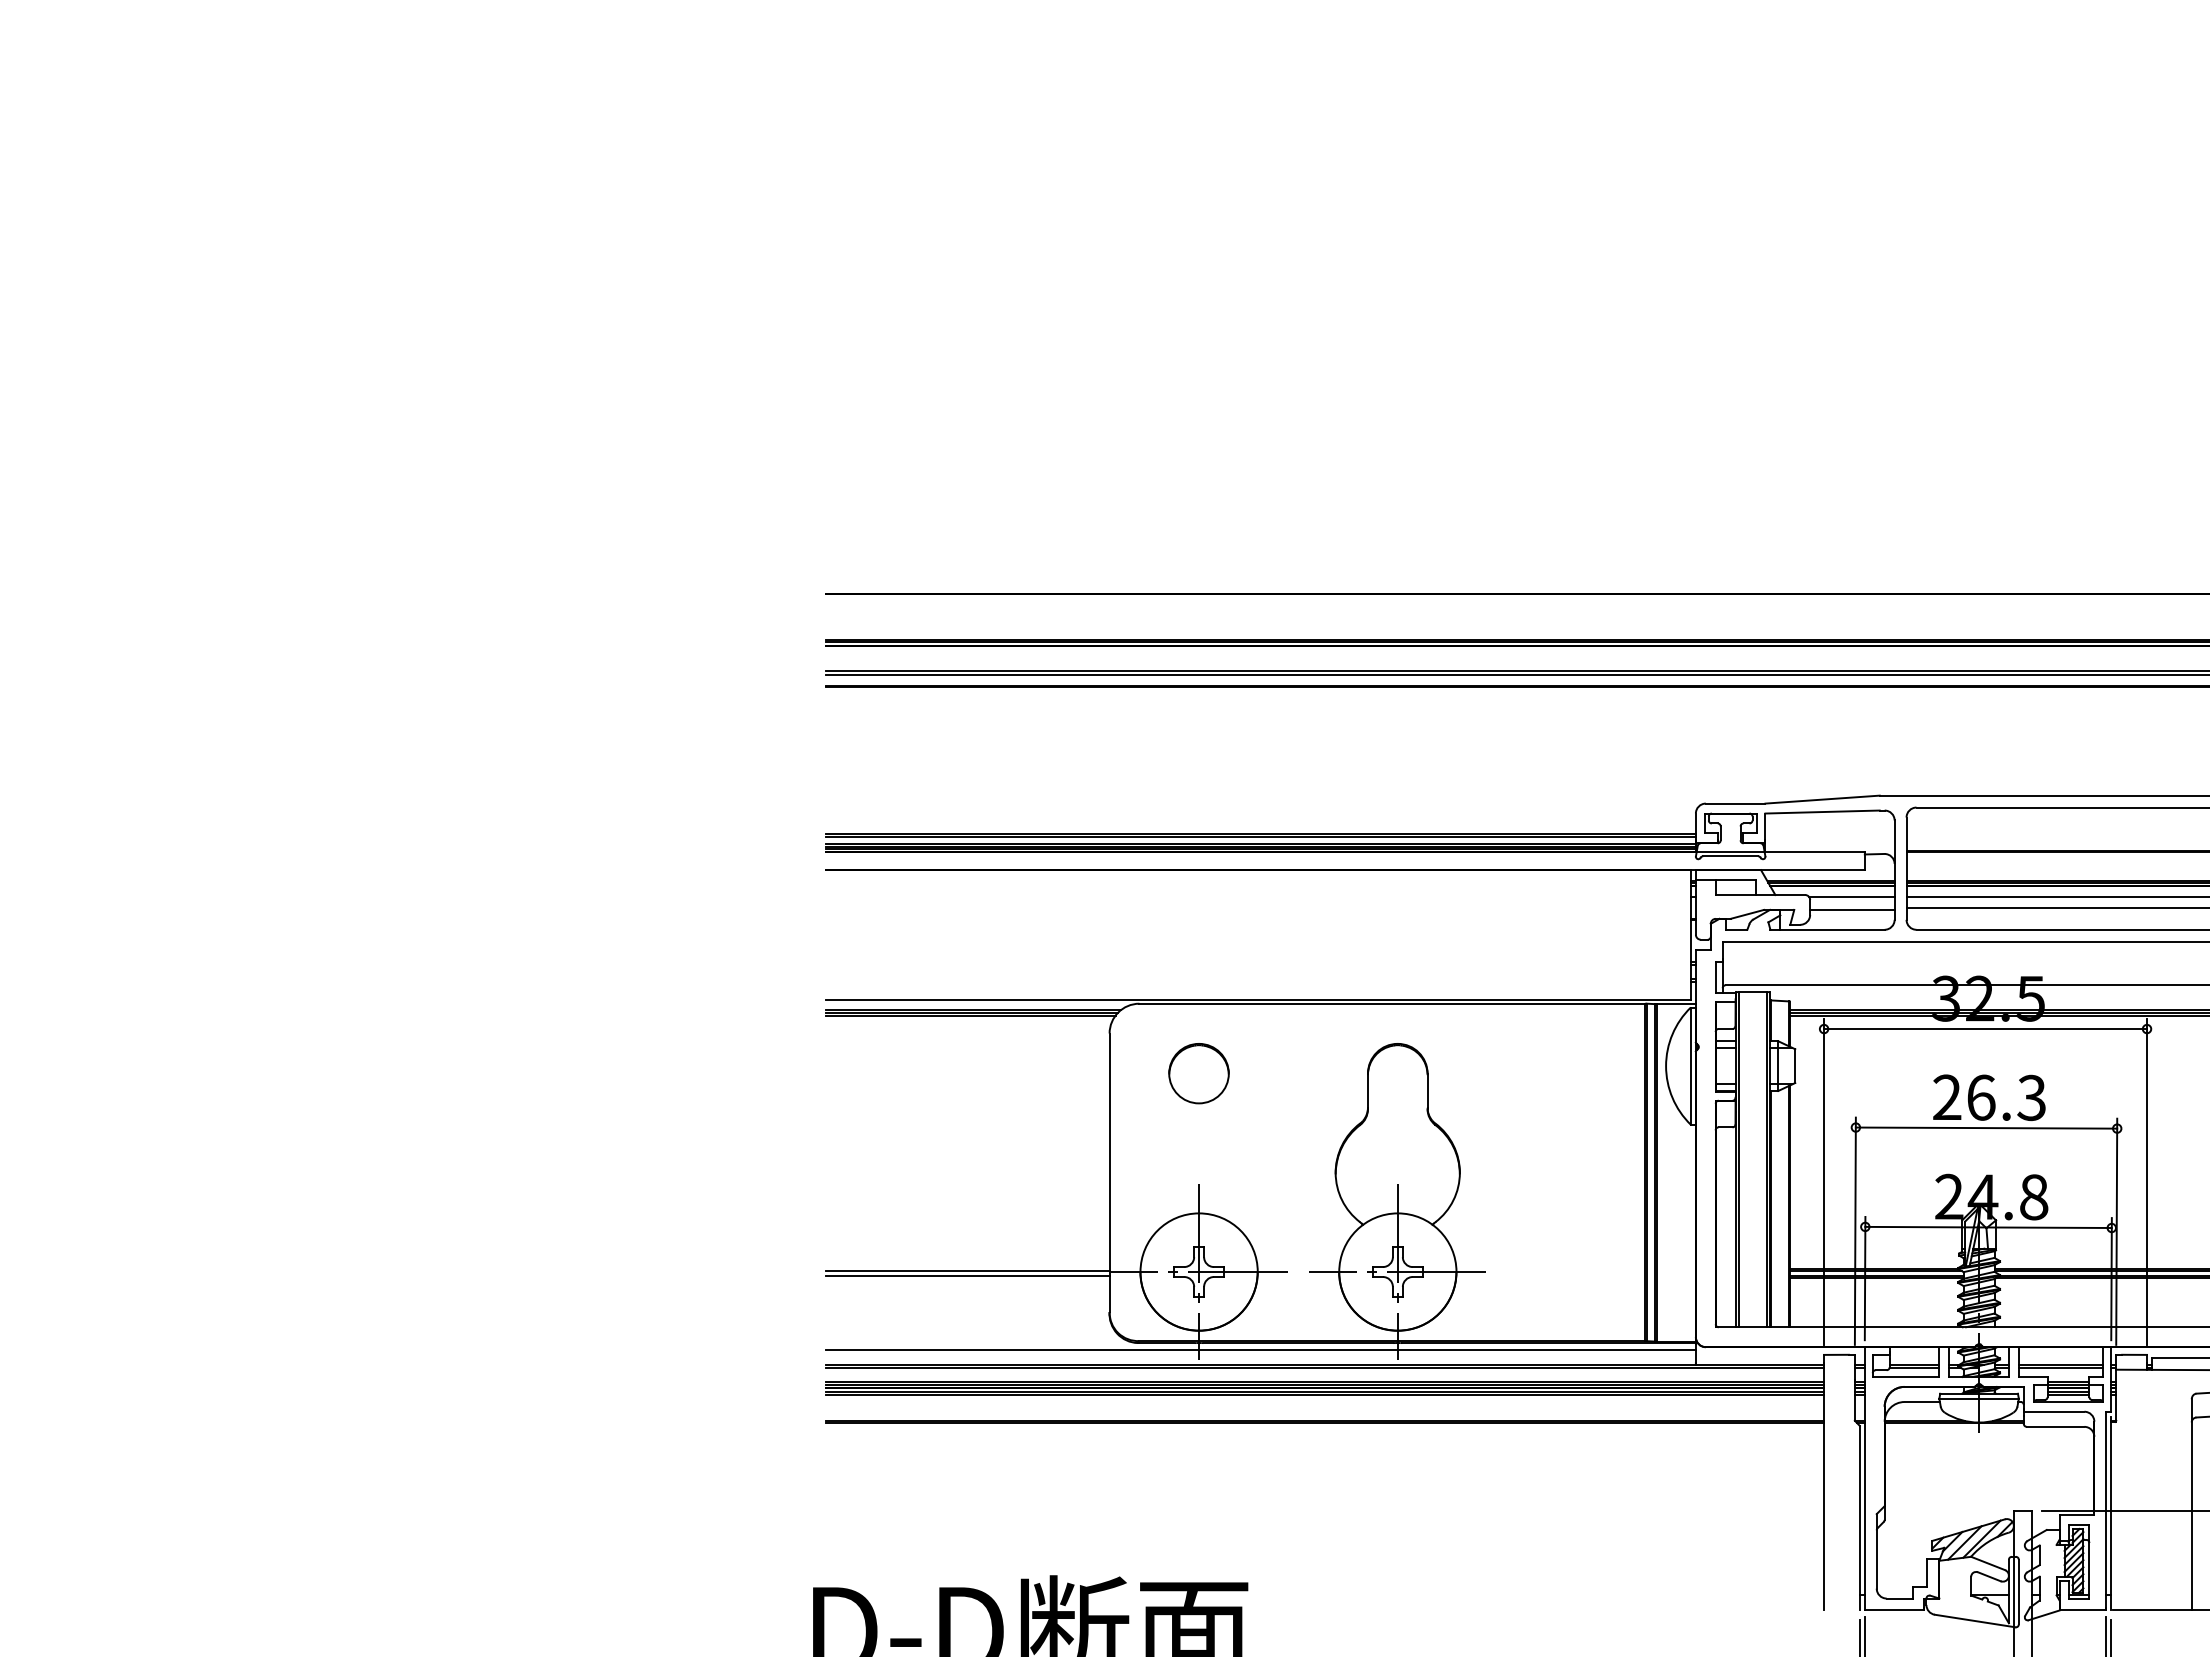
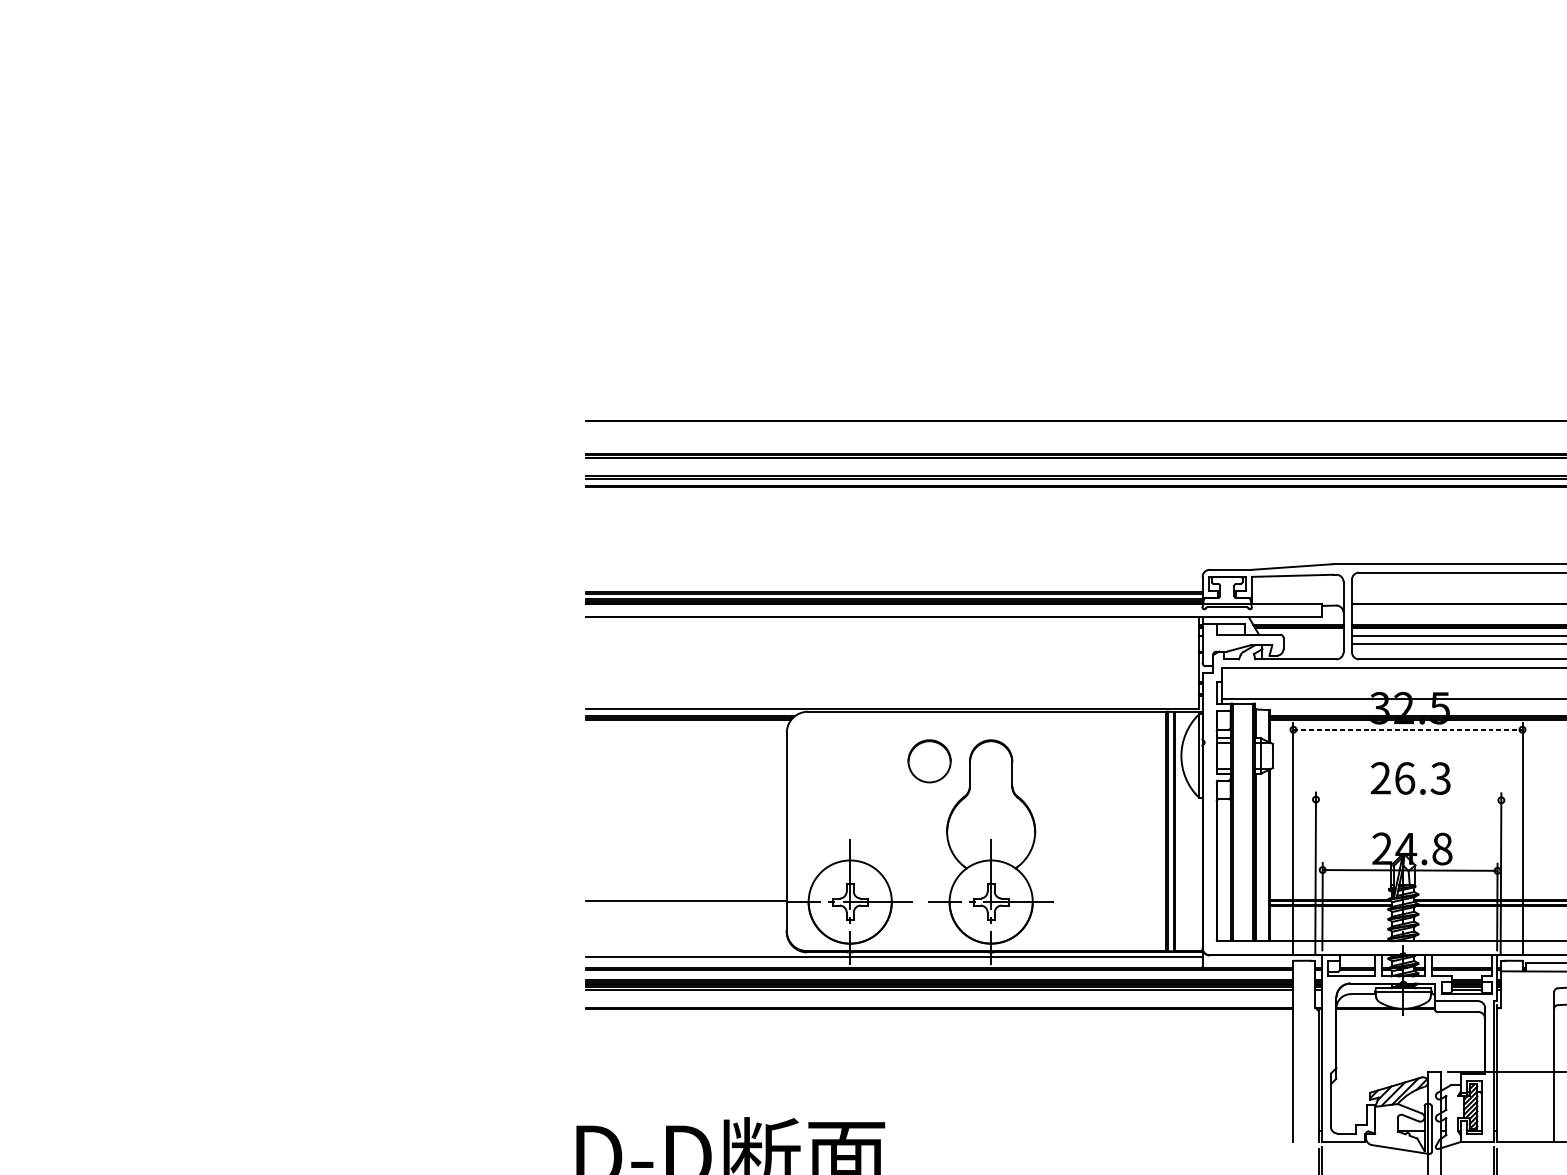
line: (1851, 896) -> (1312, 635), removed
line: (1852, 909) -> (1313, 644), removed
line: (1986, 1029) -> (1408, 730), solid -> dashed
part: (1198, 1073) -> (929, 761), moved
line: (1986, 1127) -> (1408, 799), removed
line: (967, 1276) -> (685, 905), removed

